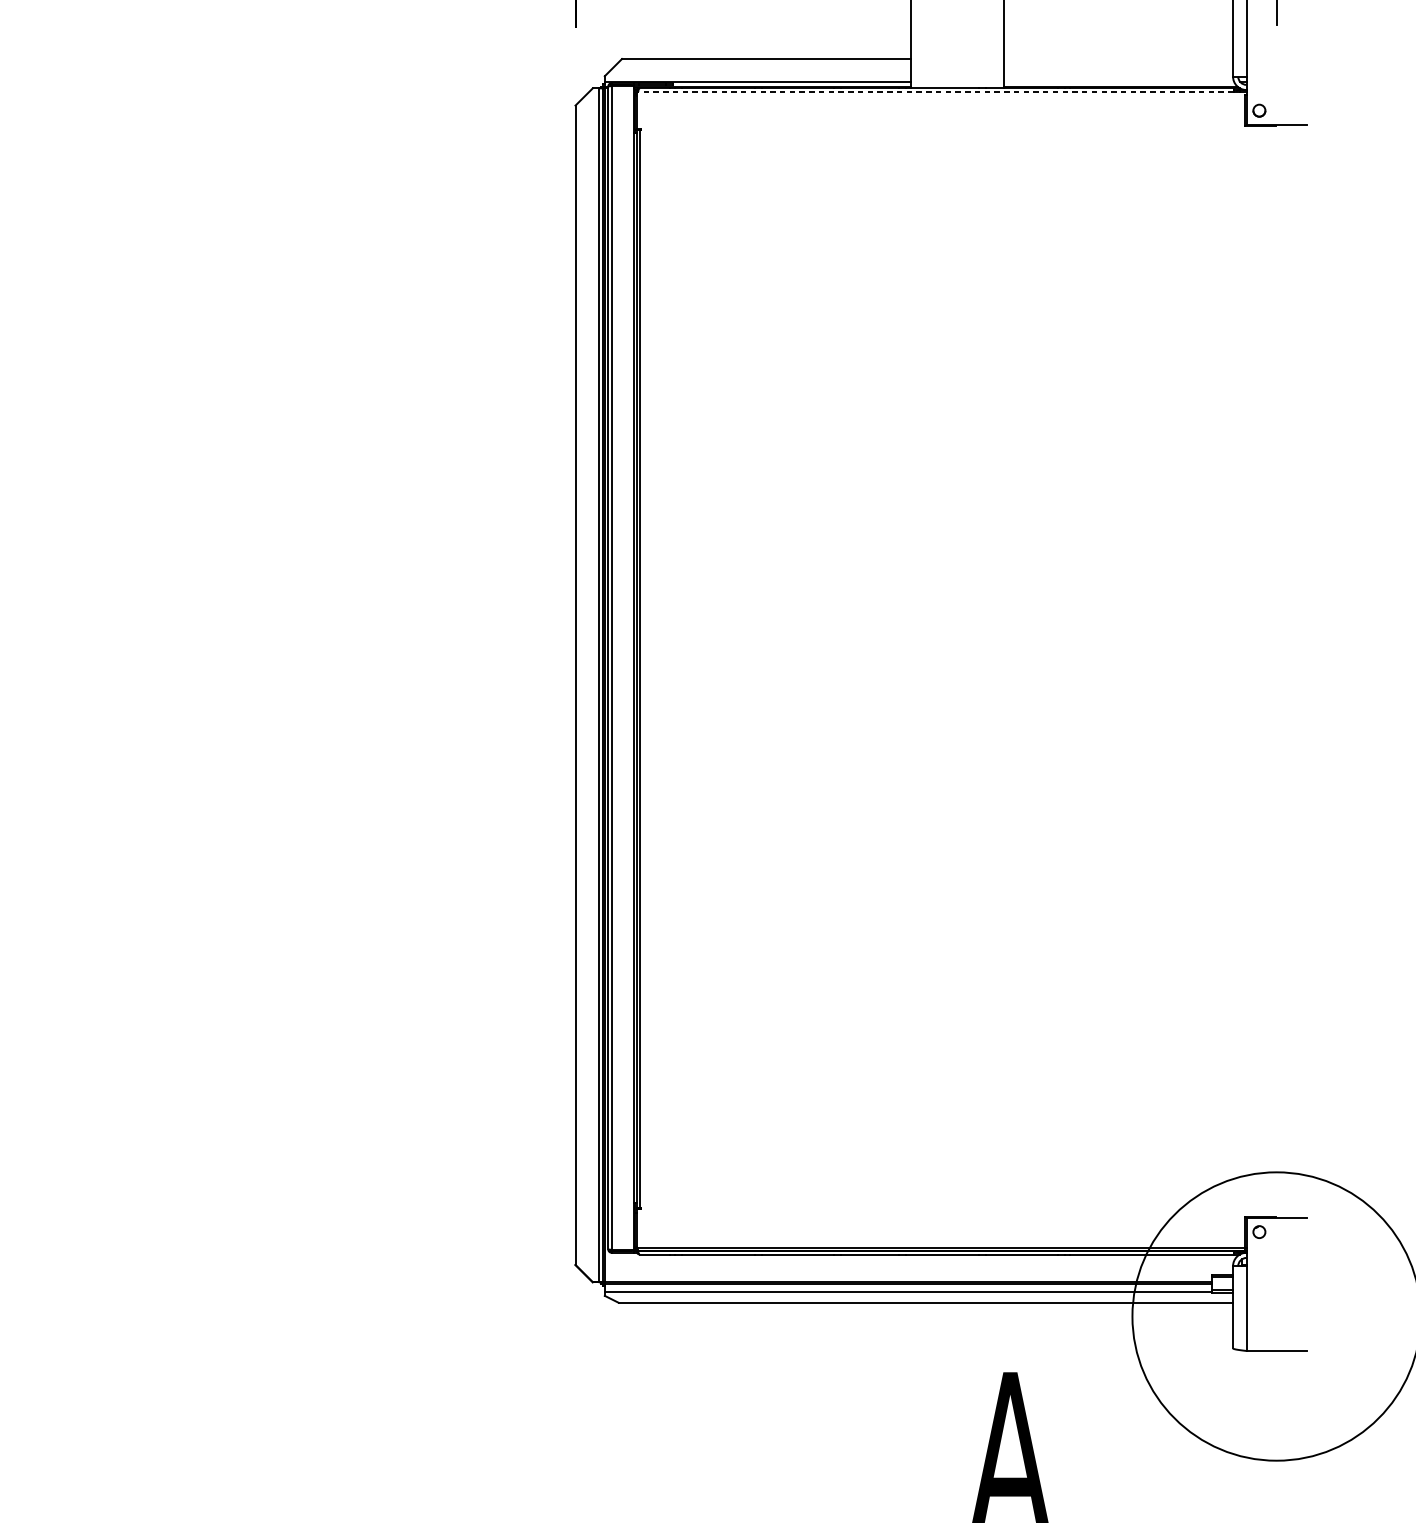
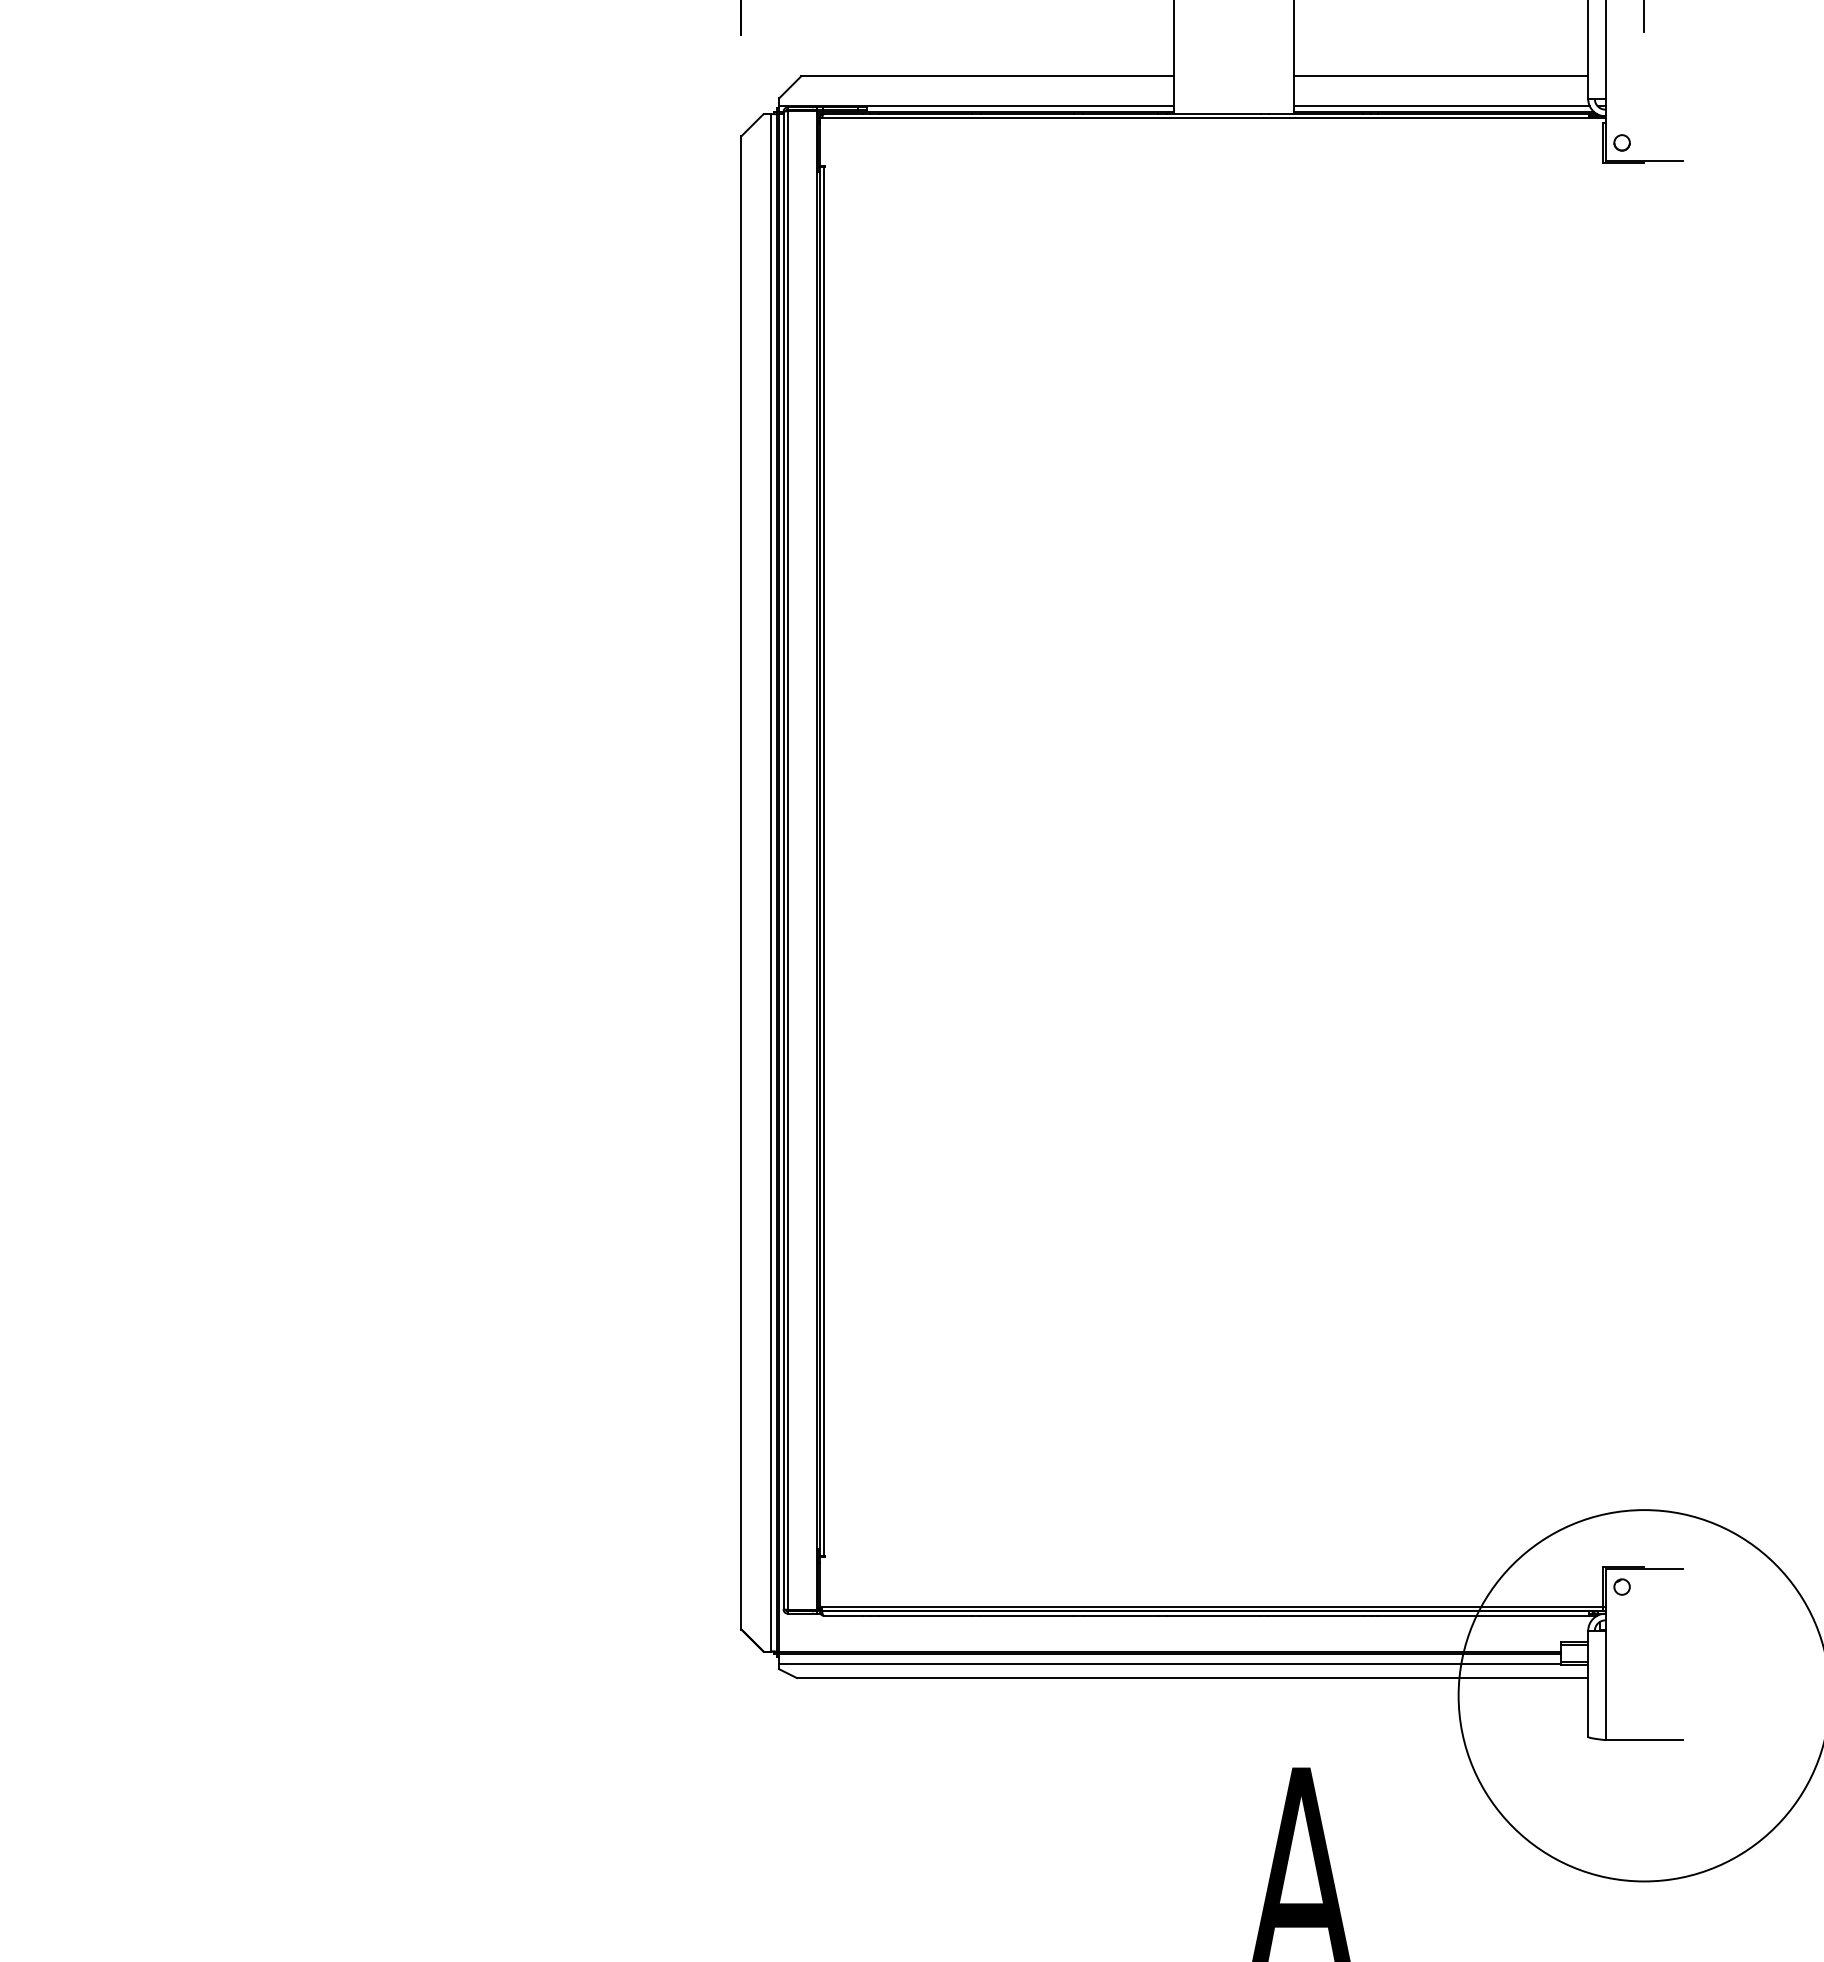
line: (1118, 59) -> (1440, 76), added
line: (1119, 82) -> (1441, 106), added
line: (935, 91) -> (1205, 118), dashed -> solid

